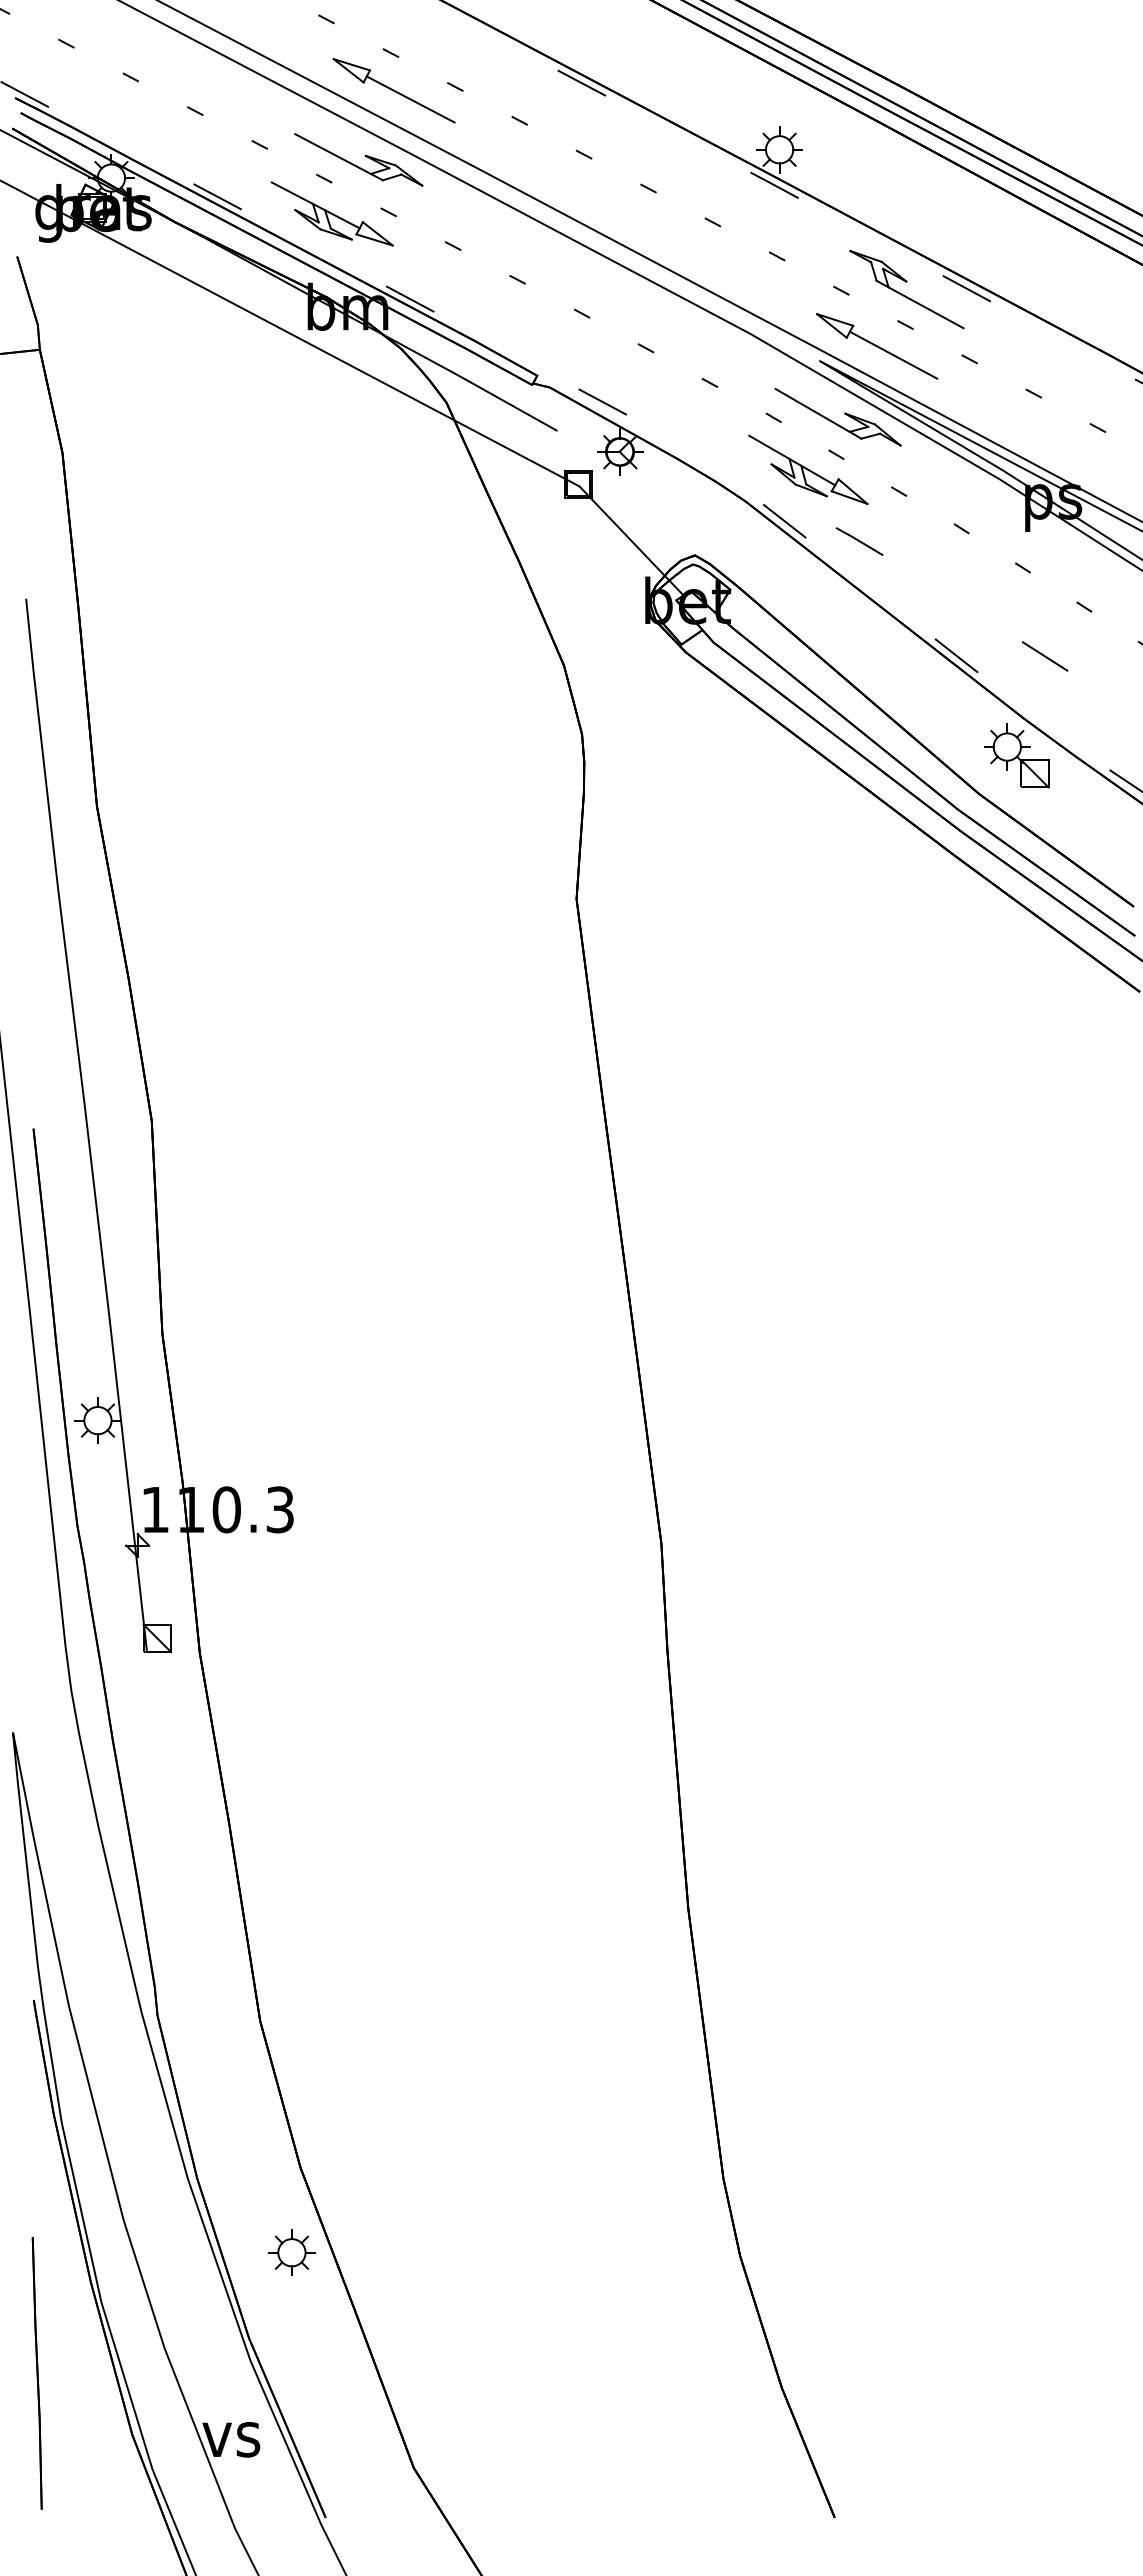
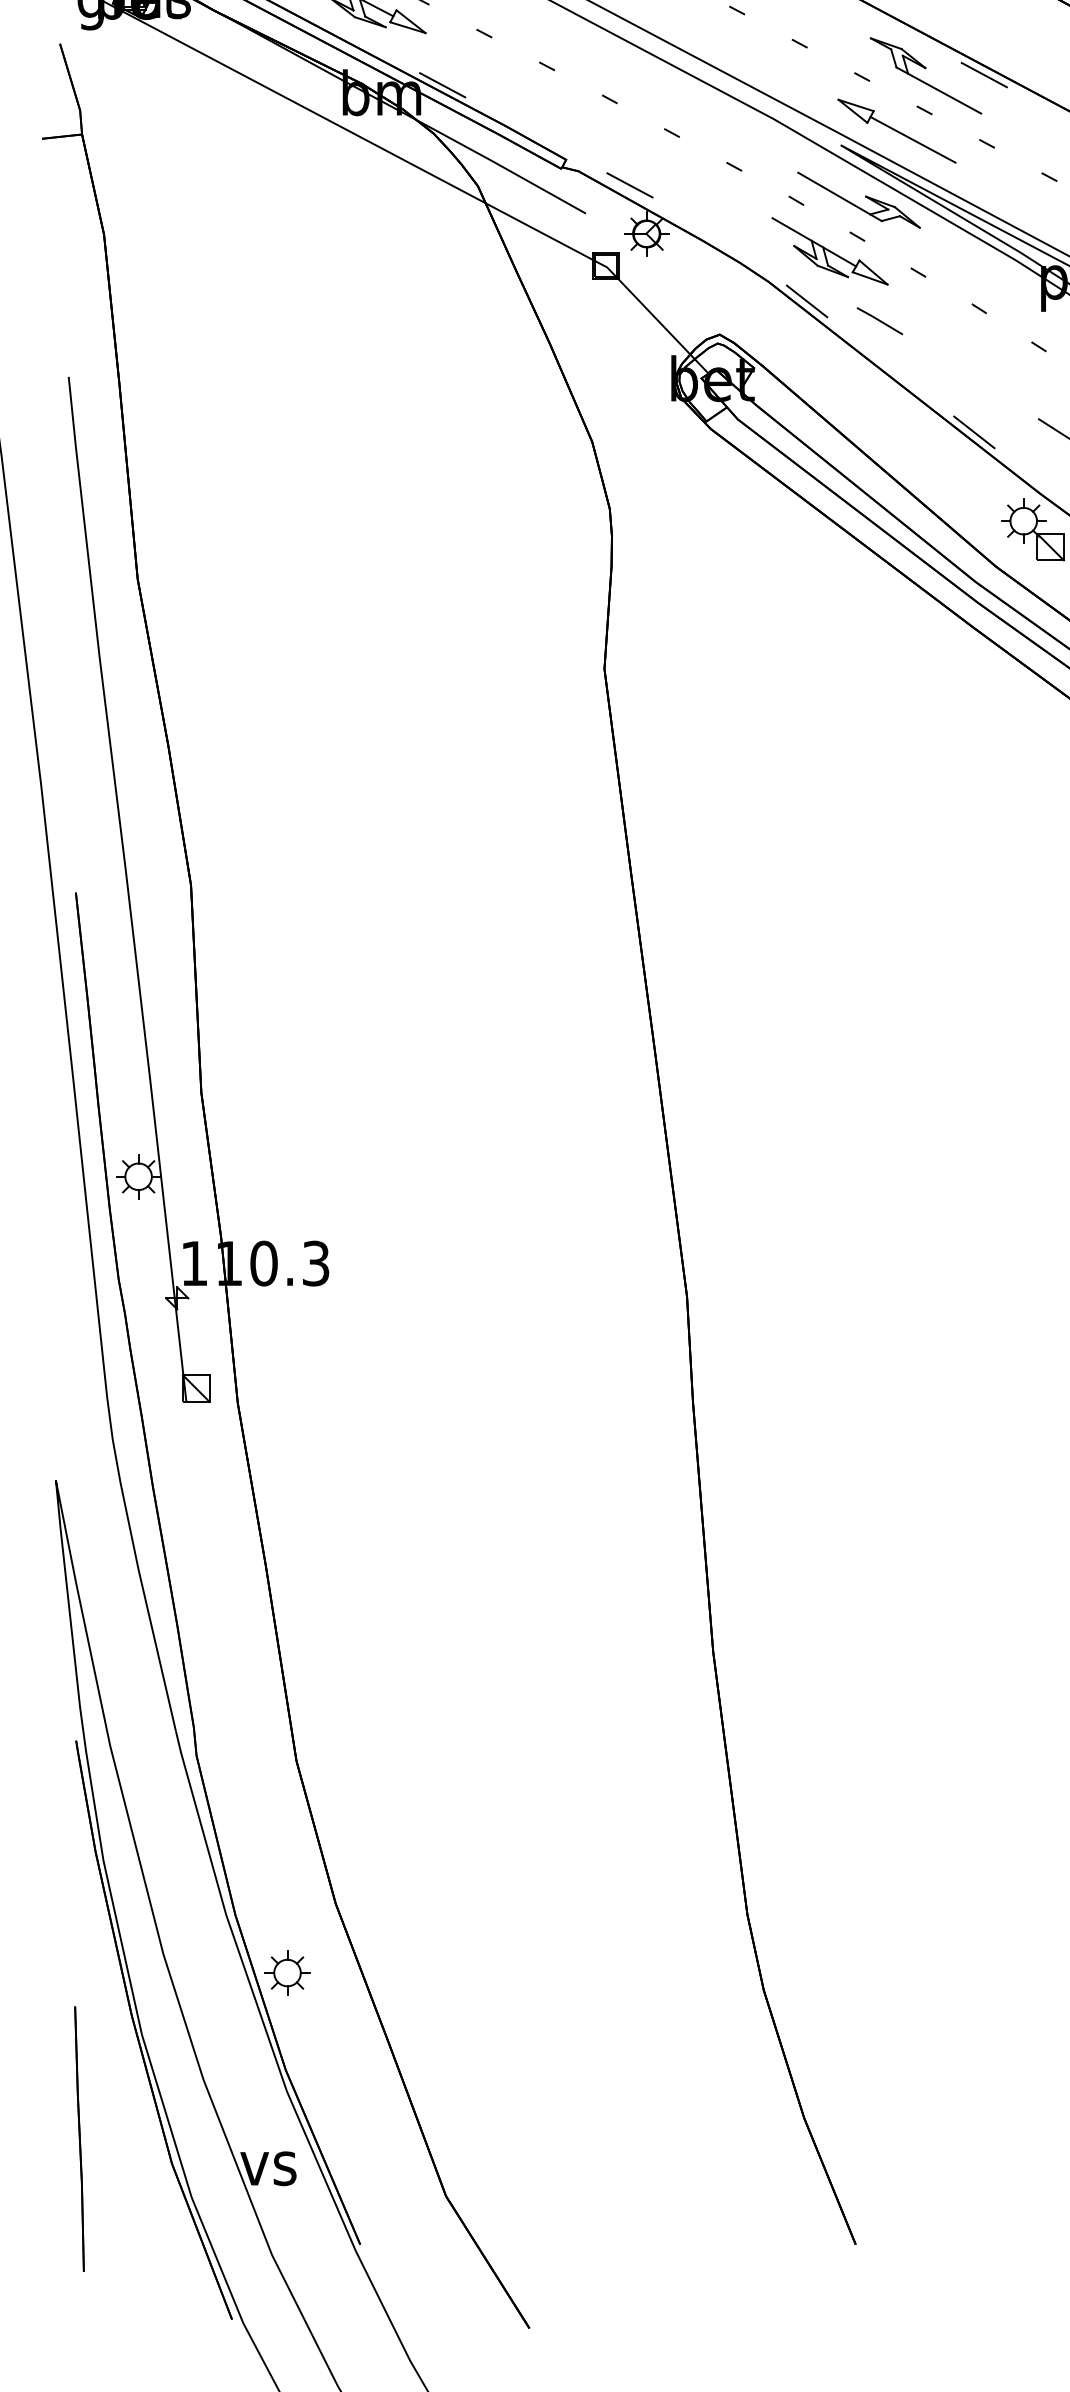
part: (291, 2252) -> (287, 1972), moved
part: (36, 2373) -> (78, 2139), moved

